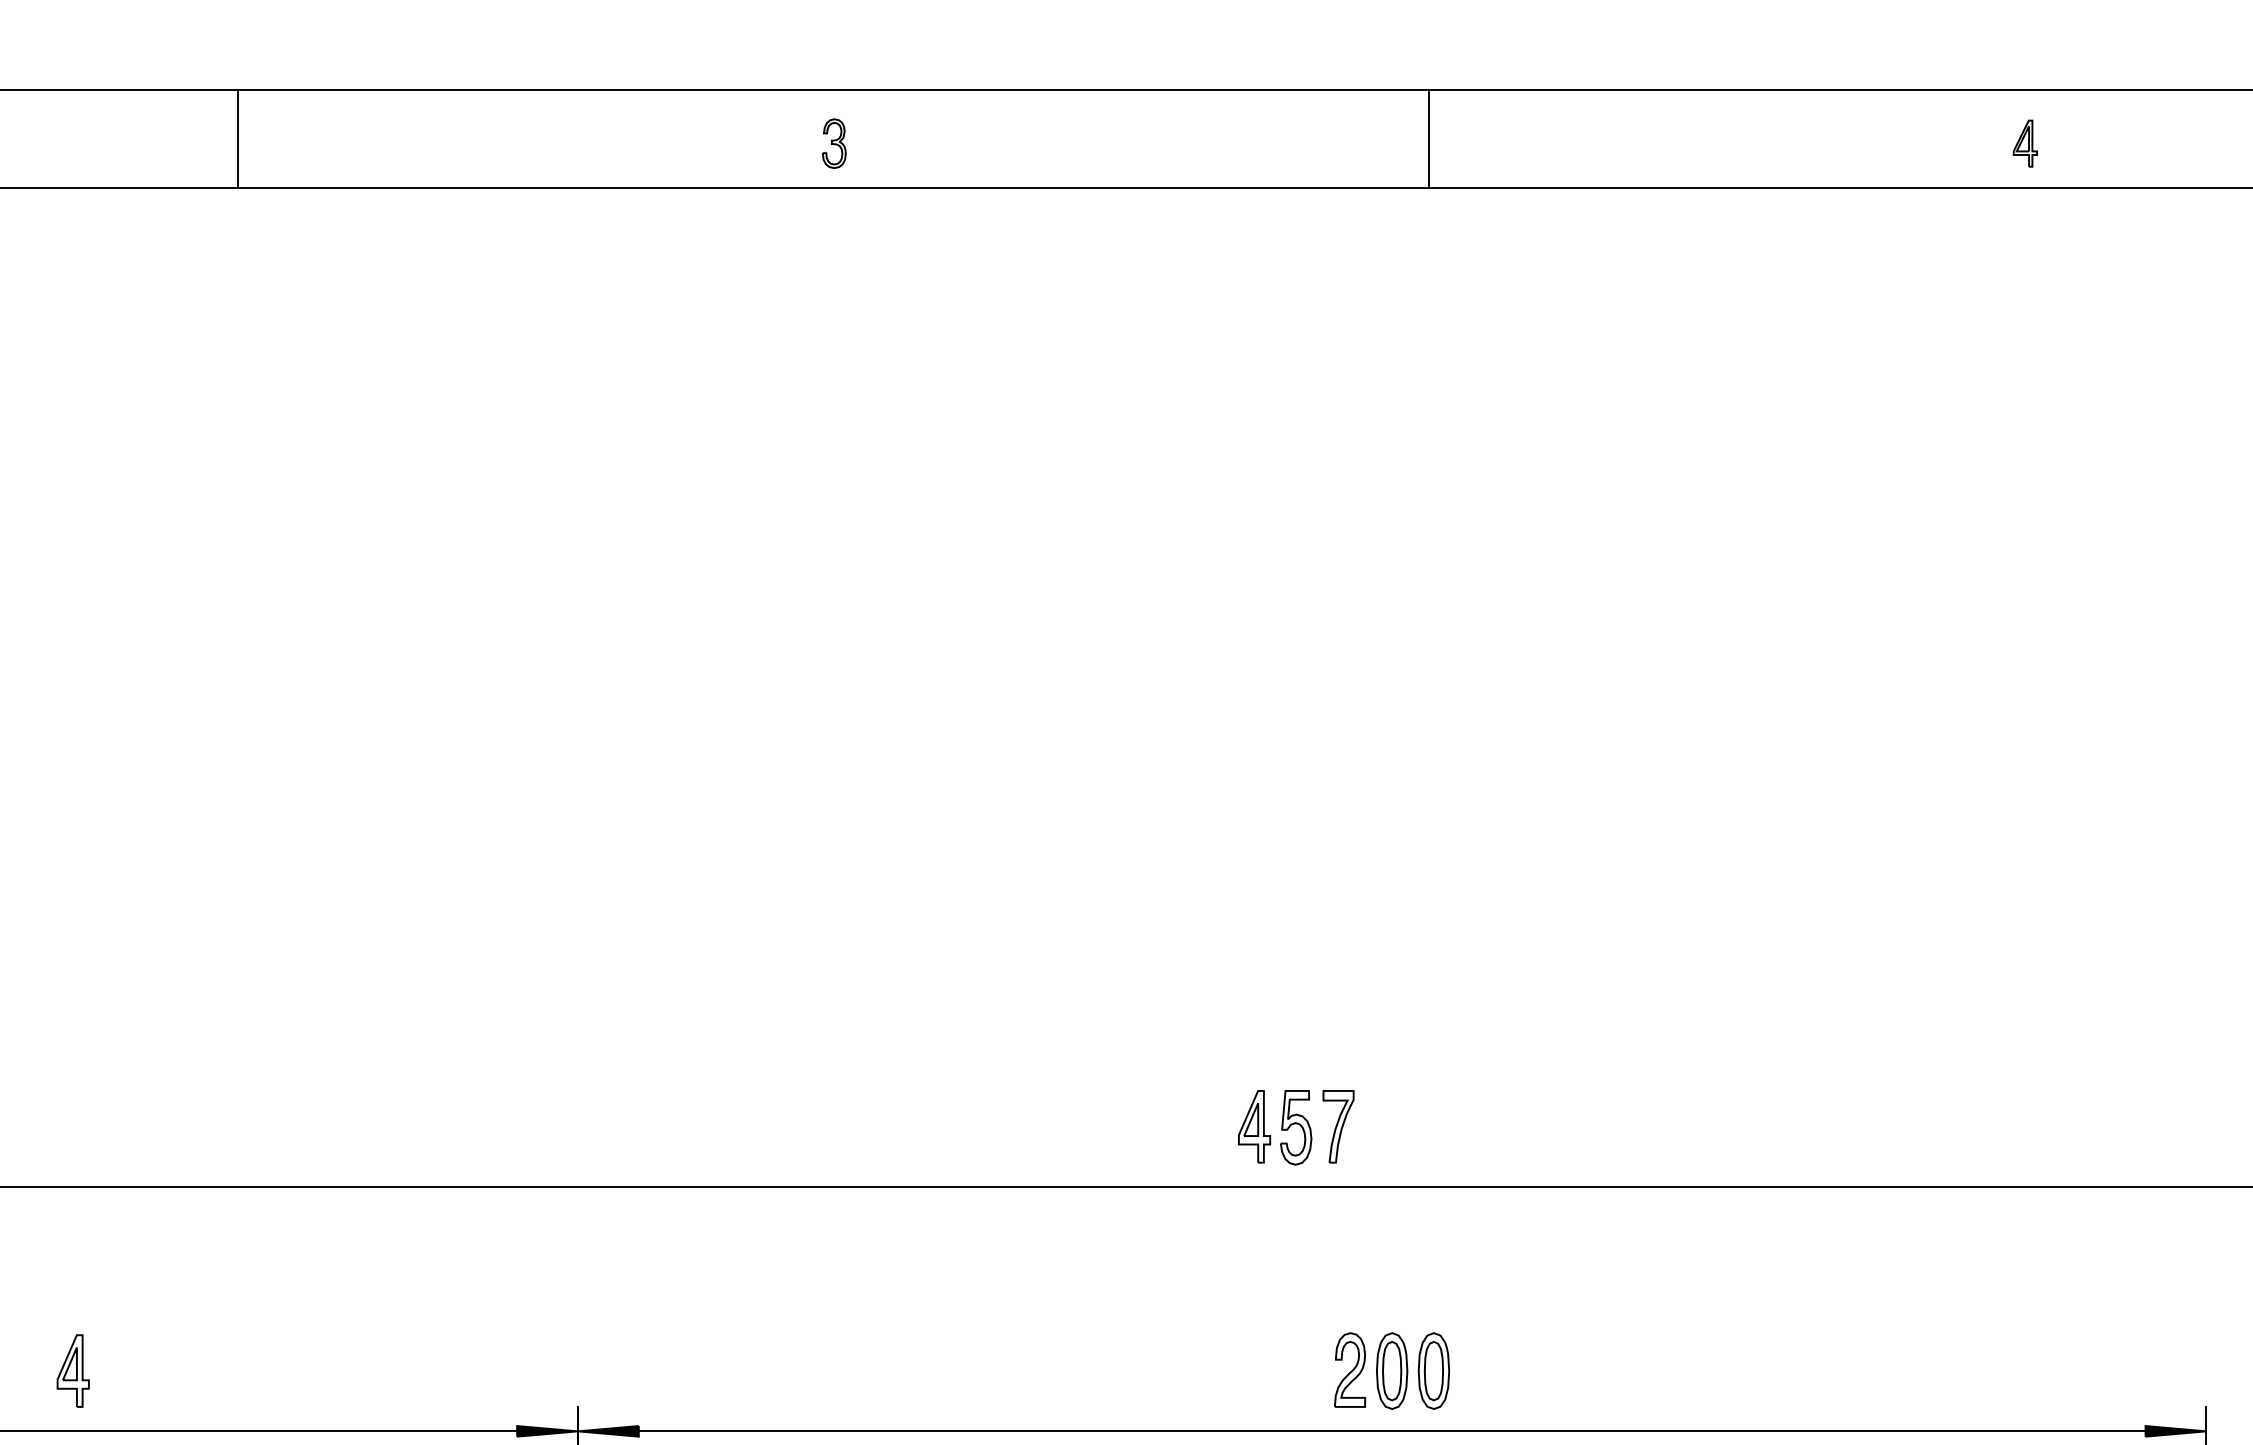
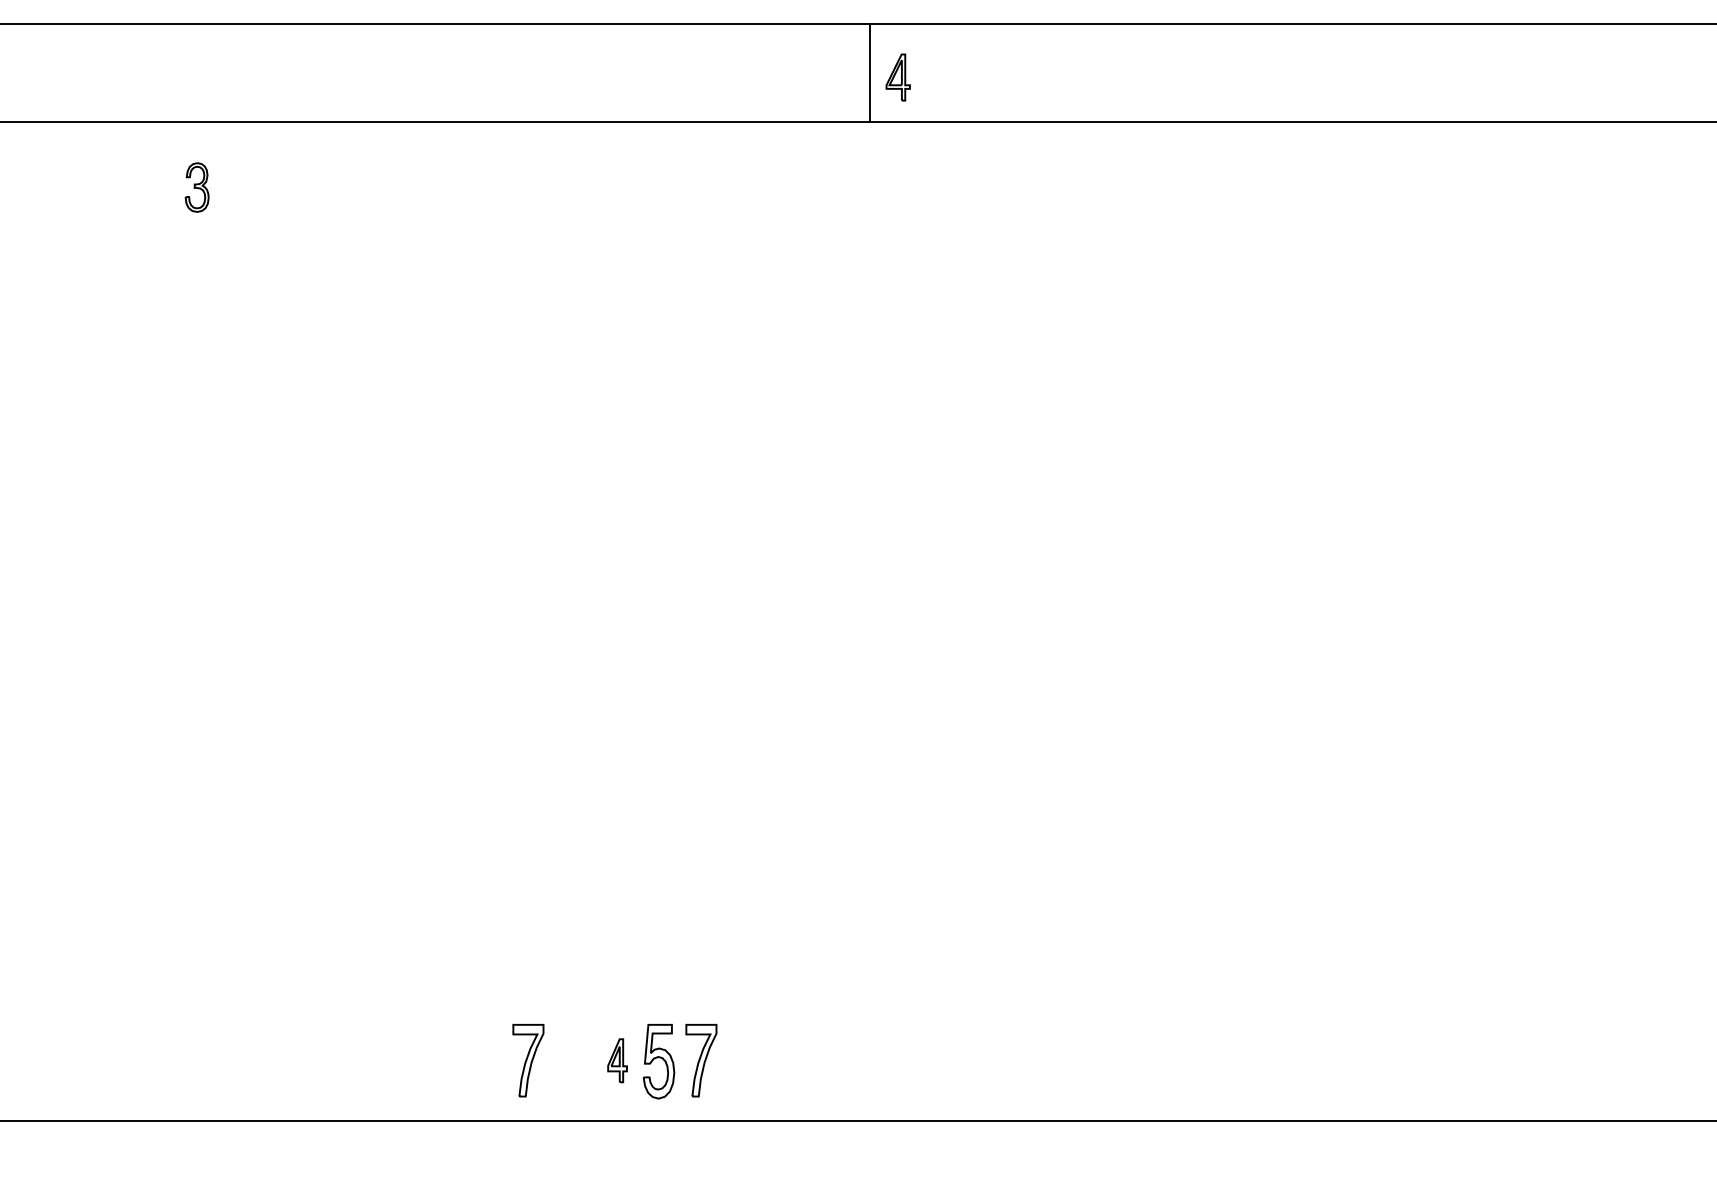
line: (1429, 139) -> (870, 73), moved
part: (834, 143) -> (197, 187), moved
part: (2024, 143) -> (897, 77), moved
part: (1165, 1126) -> (528, 1060), added
part: (1254, 1126) -> (617, 1060), size x0.6

